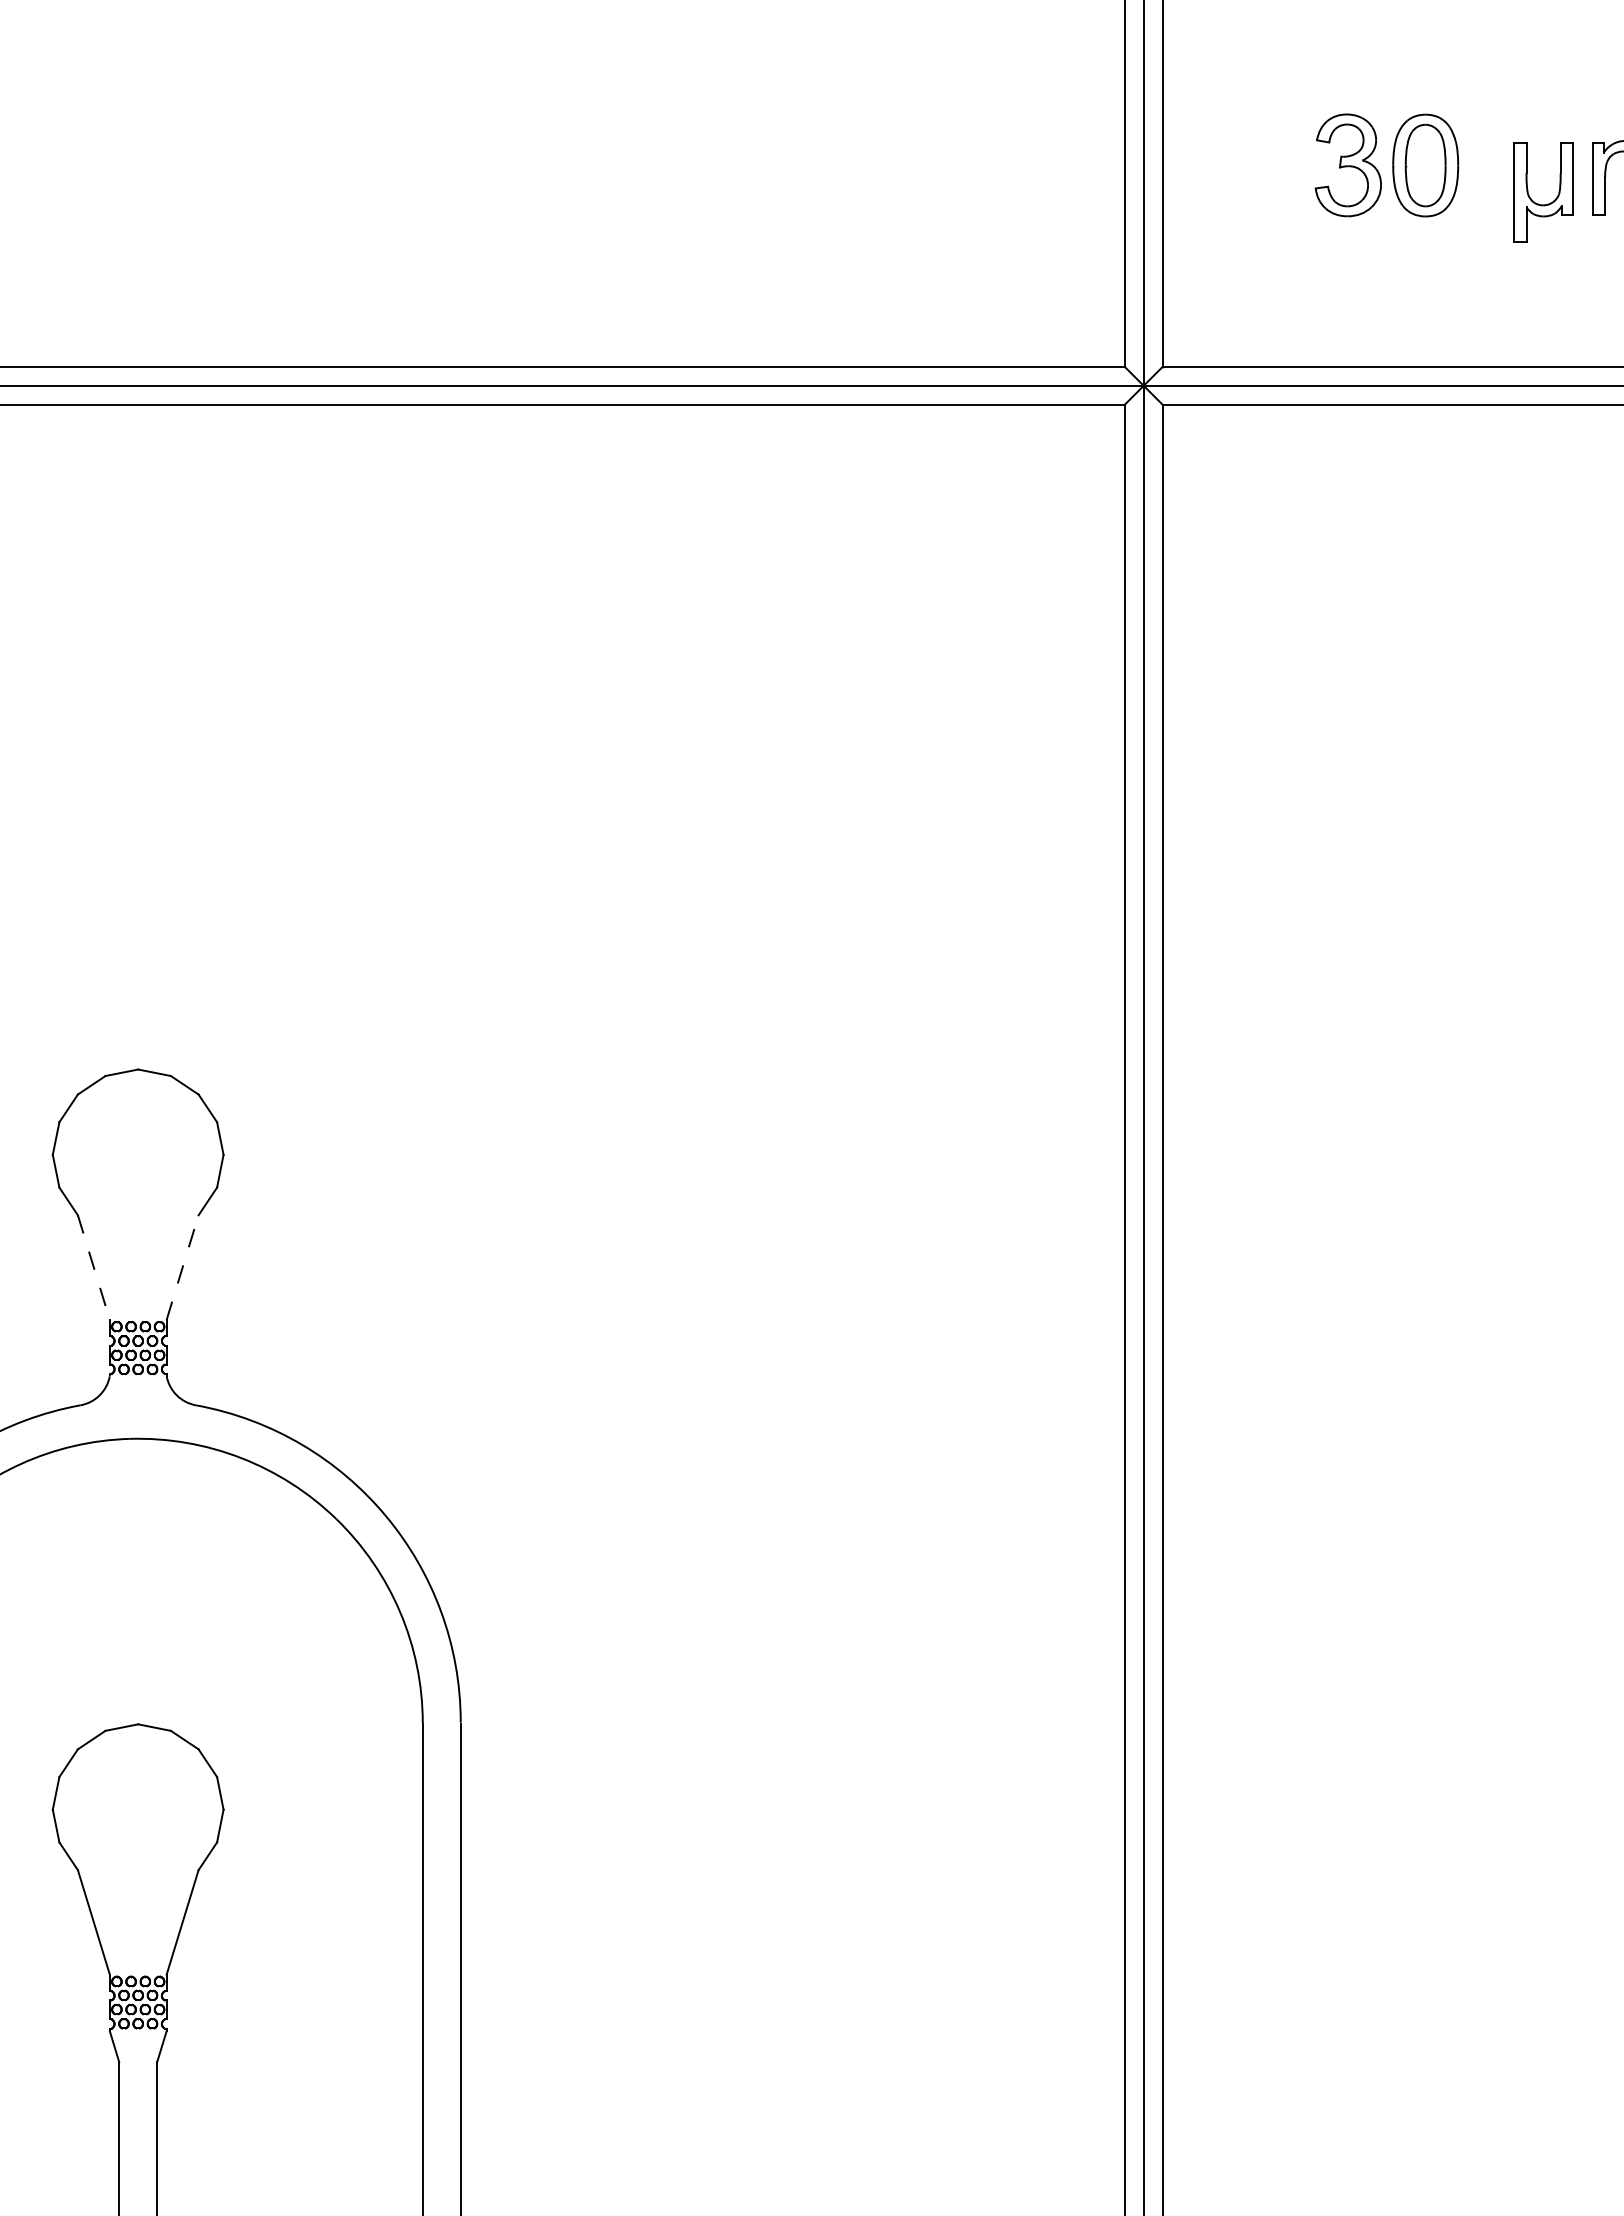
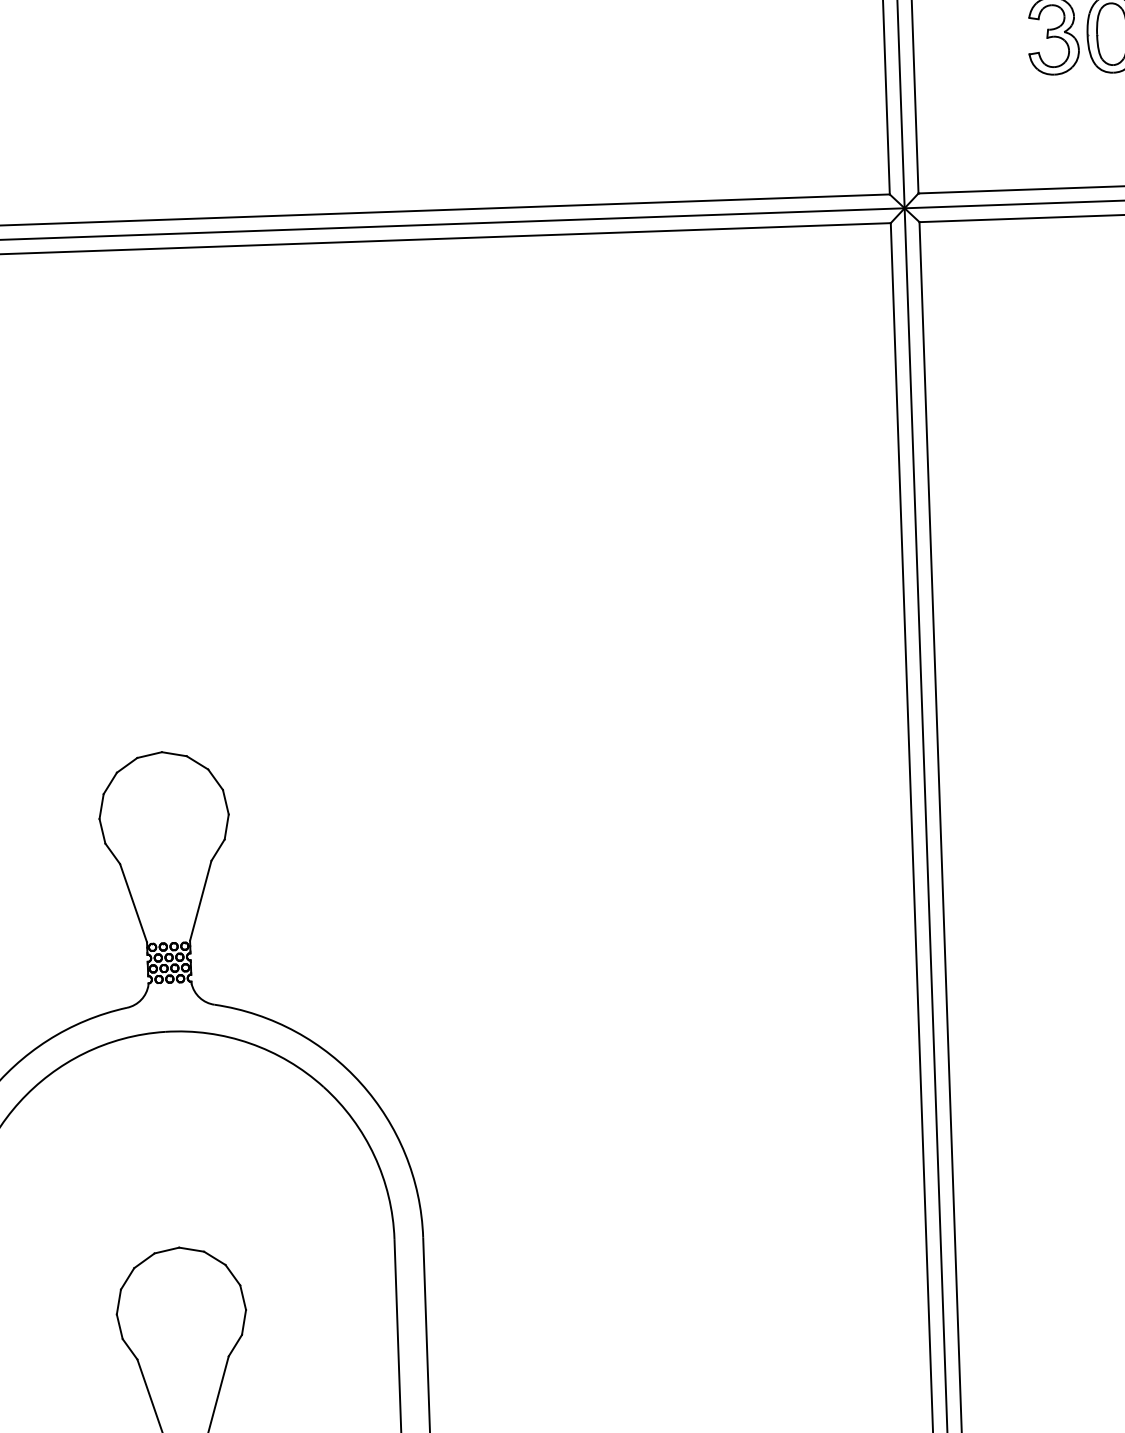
line: (93, 1267) -> (133, 903), dashed -> solid
line: (182, 1267) -> (200, 900), dashed -> solid

